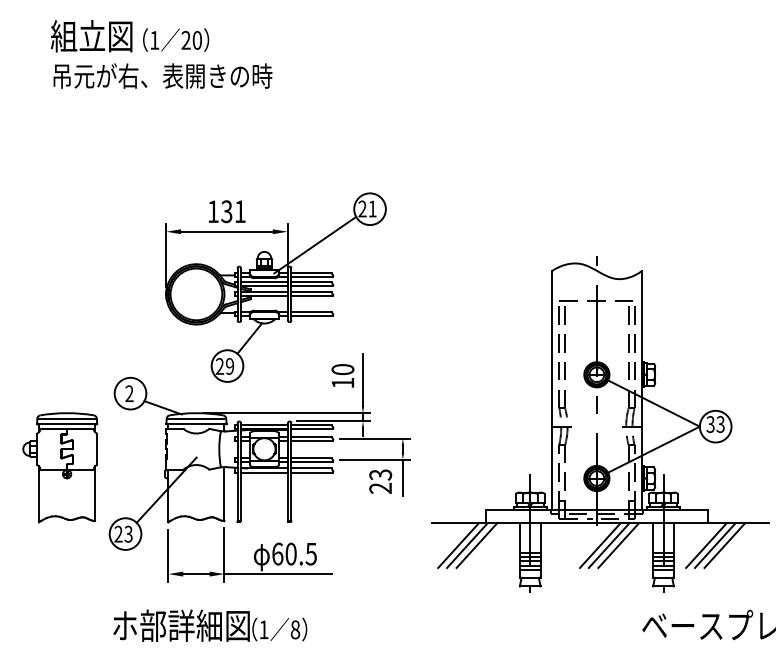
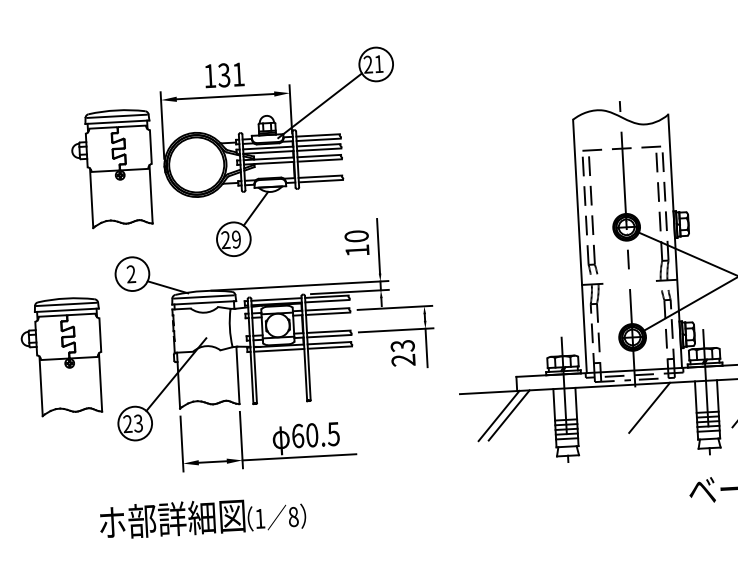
part: (117, 293) -> (112, 168), added
line: (458, 544) -> (489, 415), removed
line: (599, 544) -> (639, 407), removed
line: (618, 544) -> (659, 406), removed
text: (210, 625) -> (203, 517), moved

